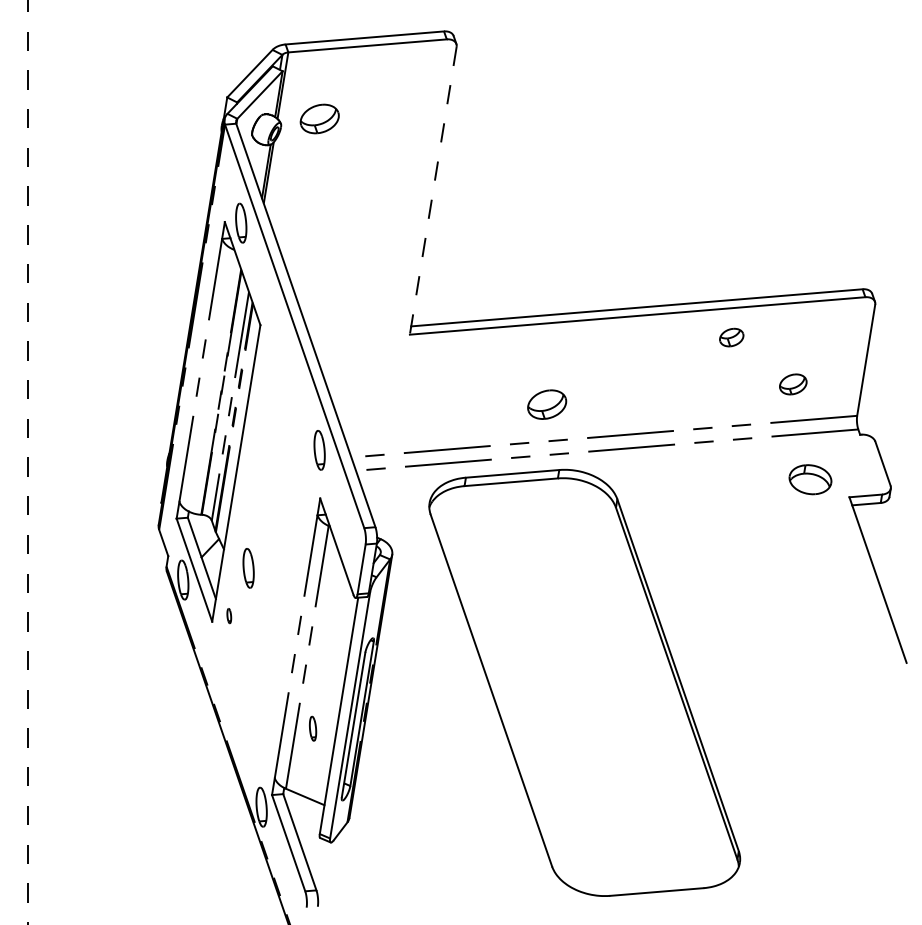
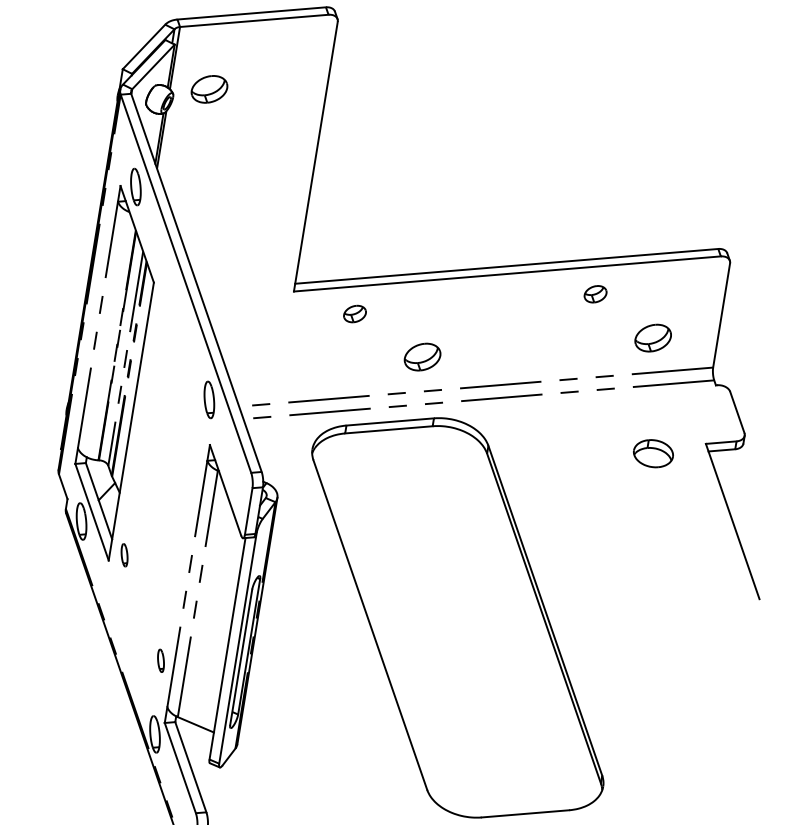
line: (433, 190) -> (316, 156), dashed -> solid
part: (474, 358) -> (354, 313), added
part: (793, 384) -> (653, 338), size x1.43
part: (810, 479) -> (653, 453), moved
part: (248, 568) -> (142, 510), removed
part: (229, 615) -> (124, 554), size x1.67
part: (313, 728) -> (161, 660), moved

